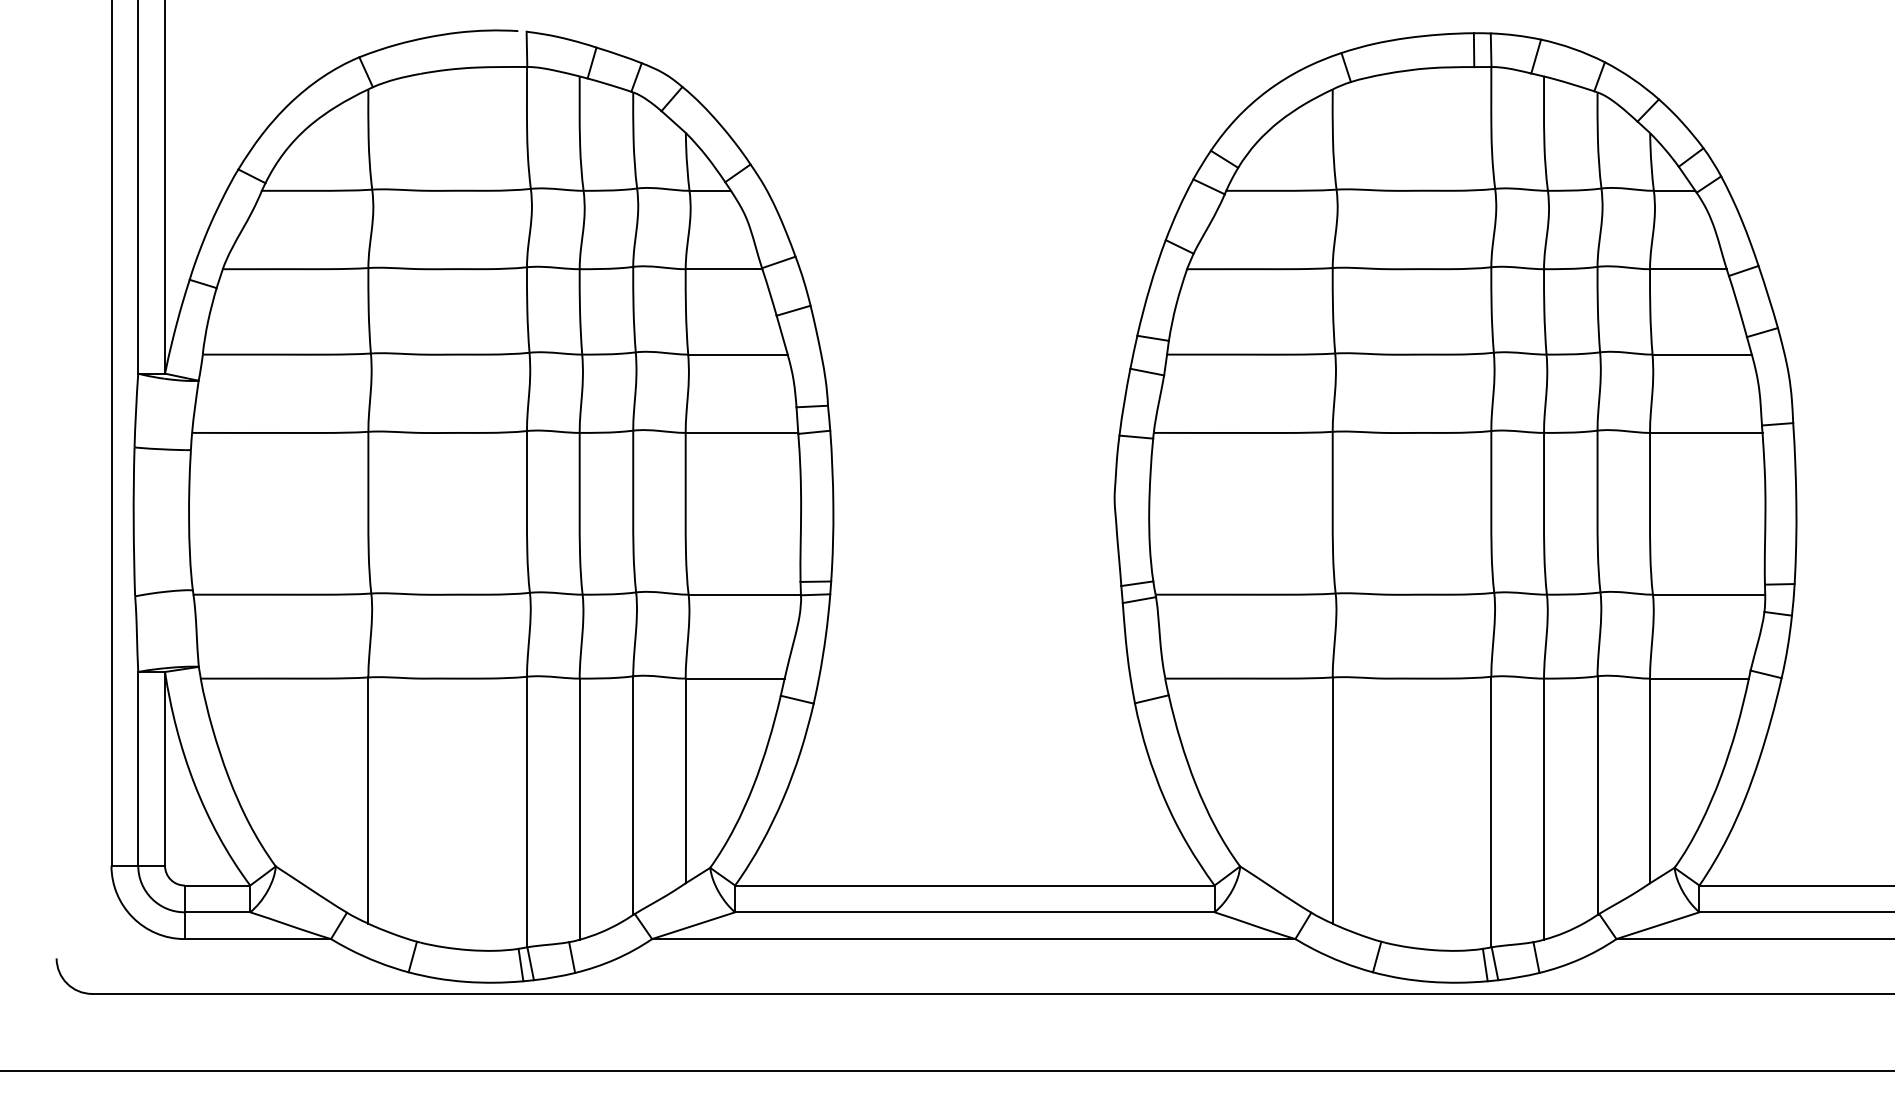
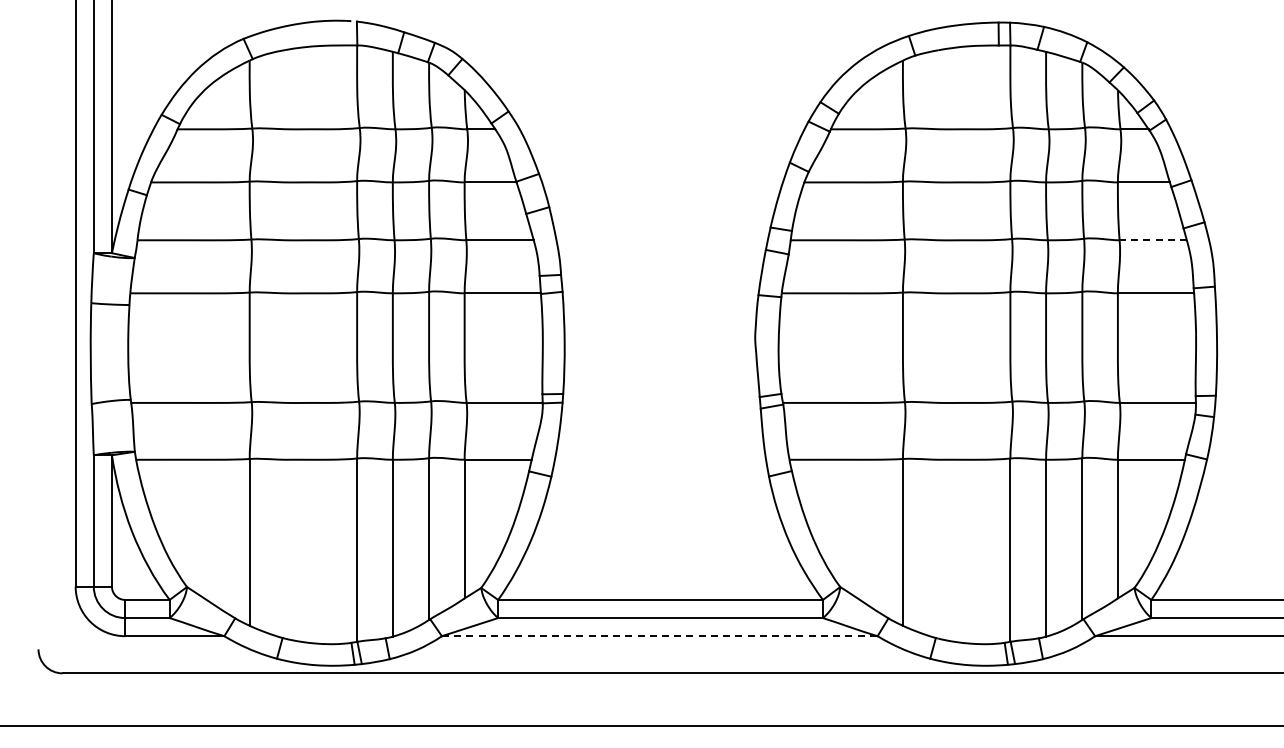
line: (1702, 354) -> (1153, 240), solid -> dashed
line: (973, 939) -> (659, 636), solid -> dashed

